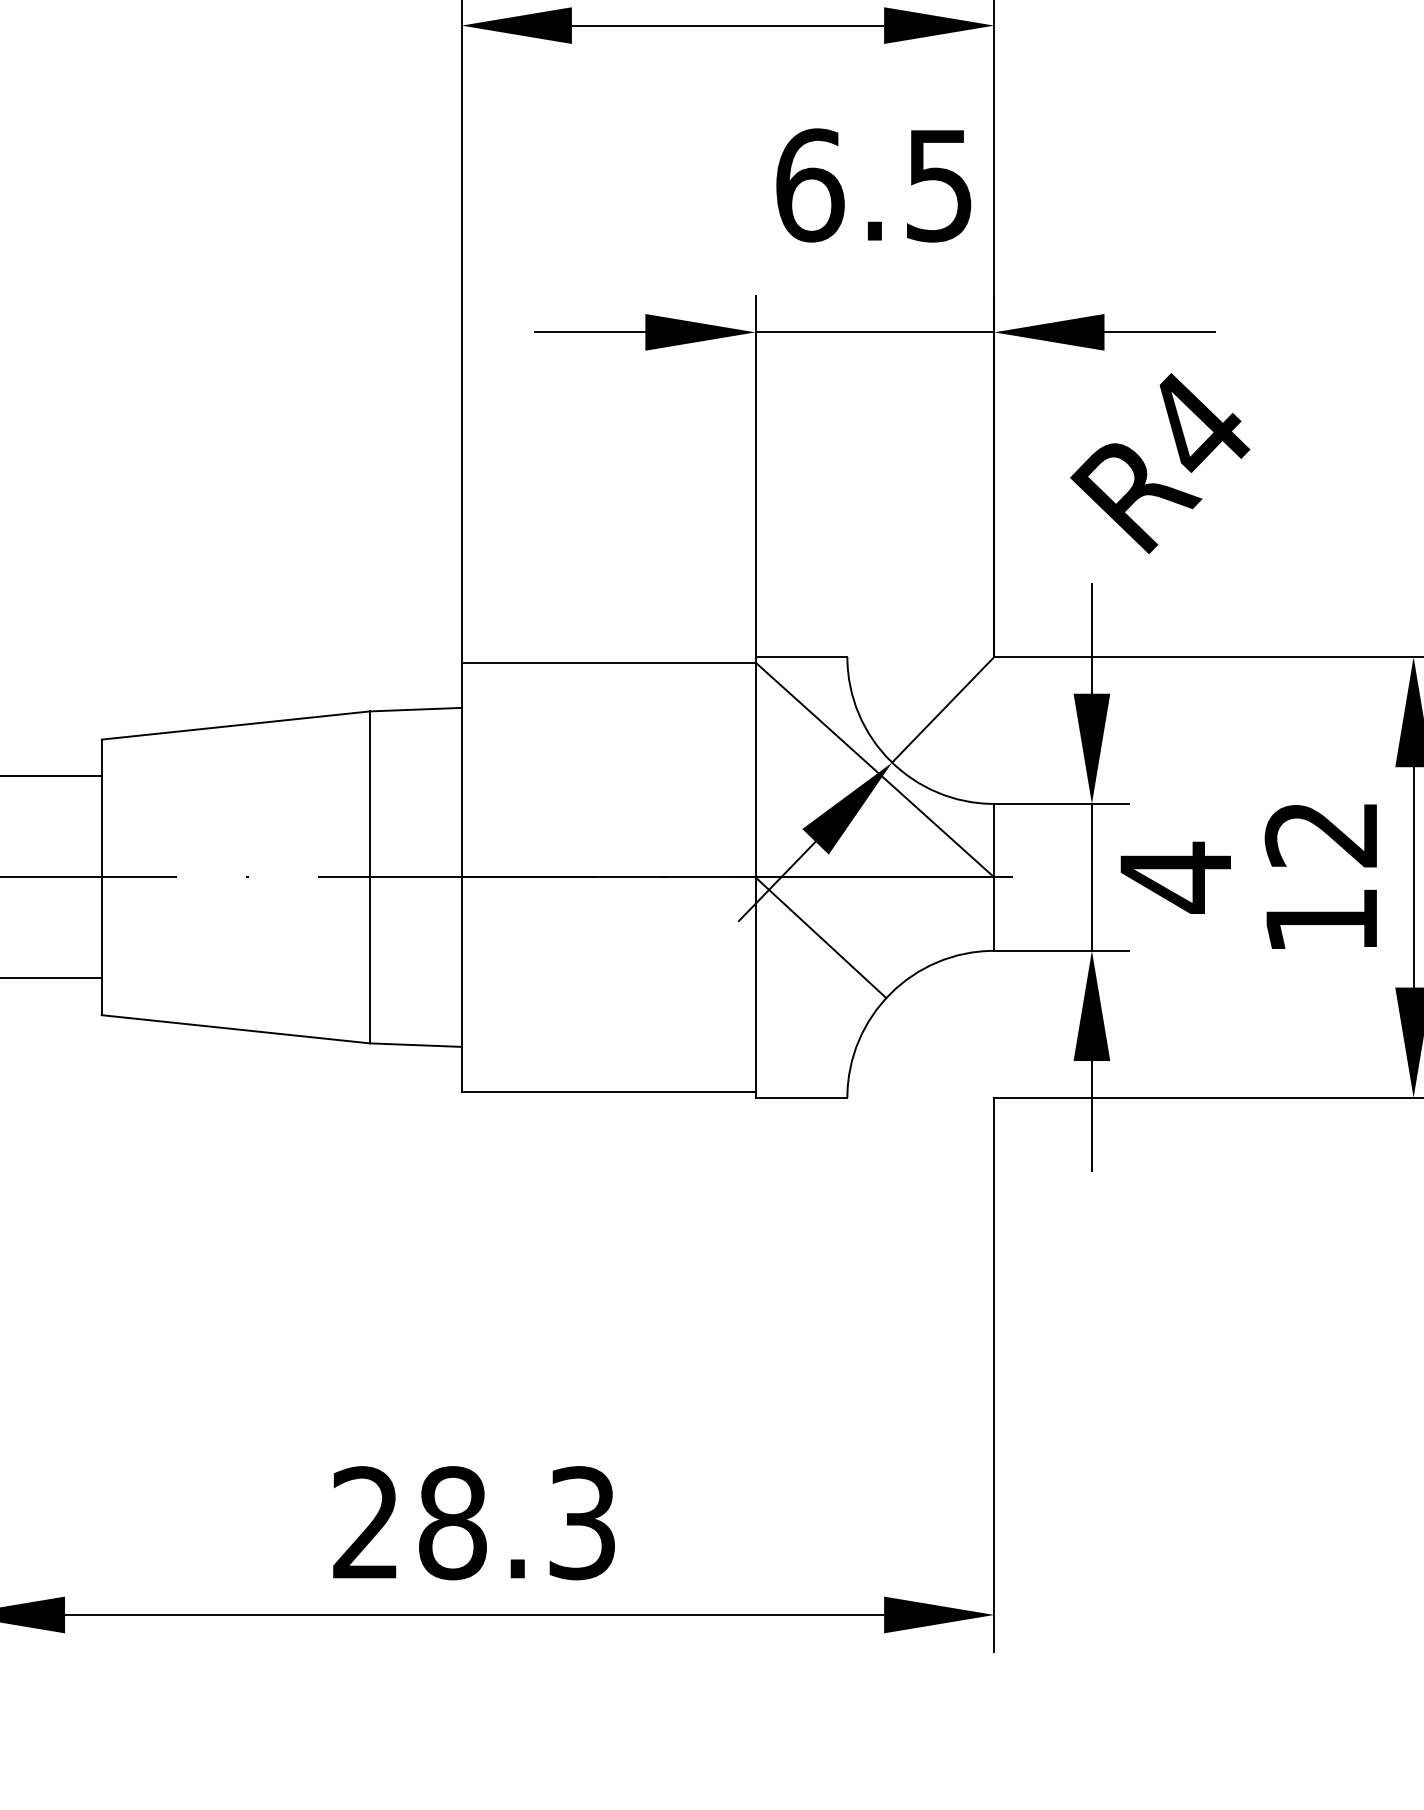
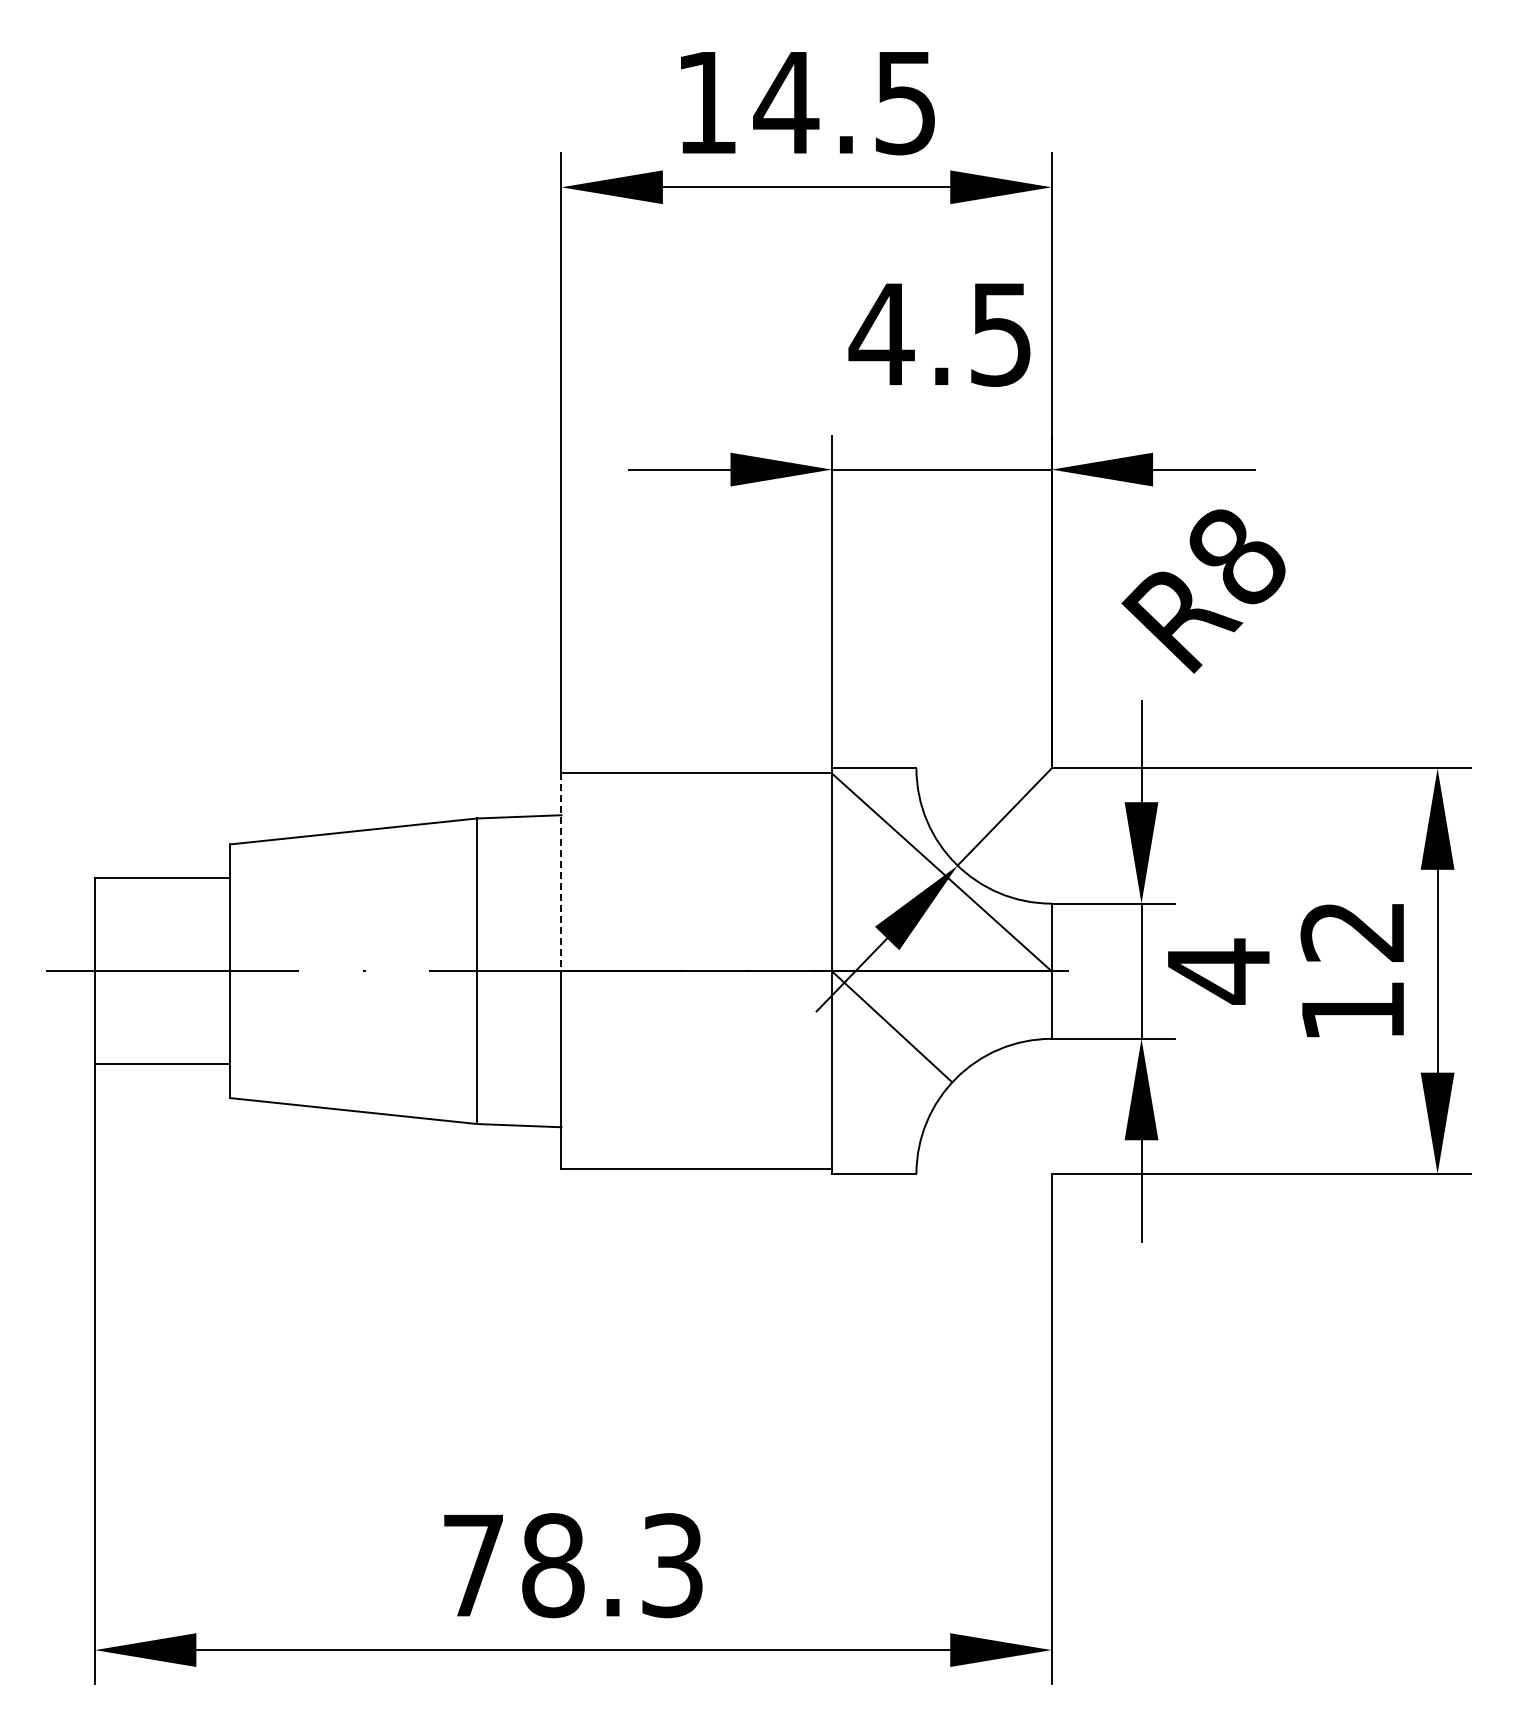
text: (809, 184) -> (881, 333), 6.5 -> 4.5
text: (1197, 425) -> (1238, 555), R4 -> R8
line: (461, 770) -> (561, 872), solid -> dashed
text: (365, 1521) -> (472, 1564), 28.3 -> 78.3

